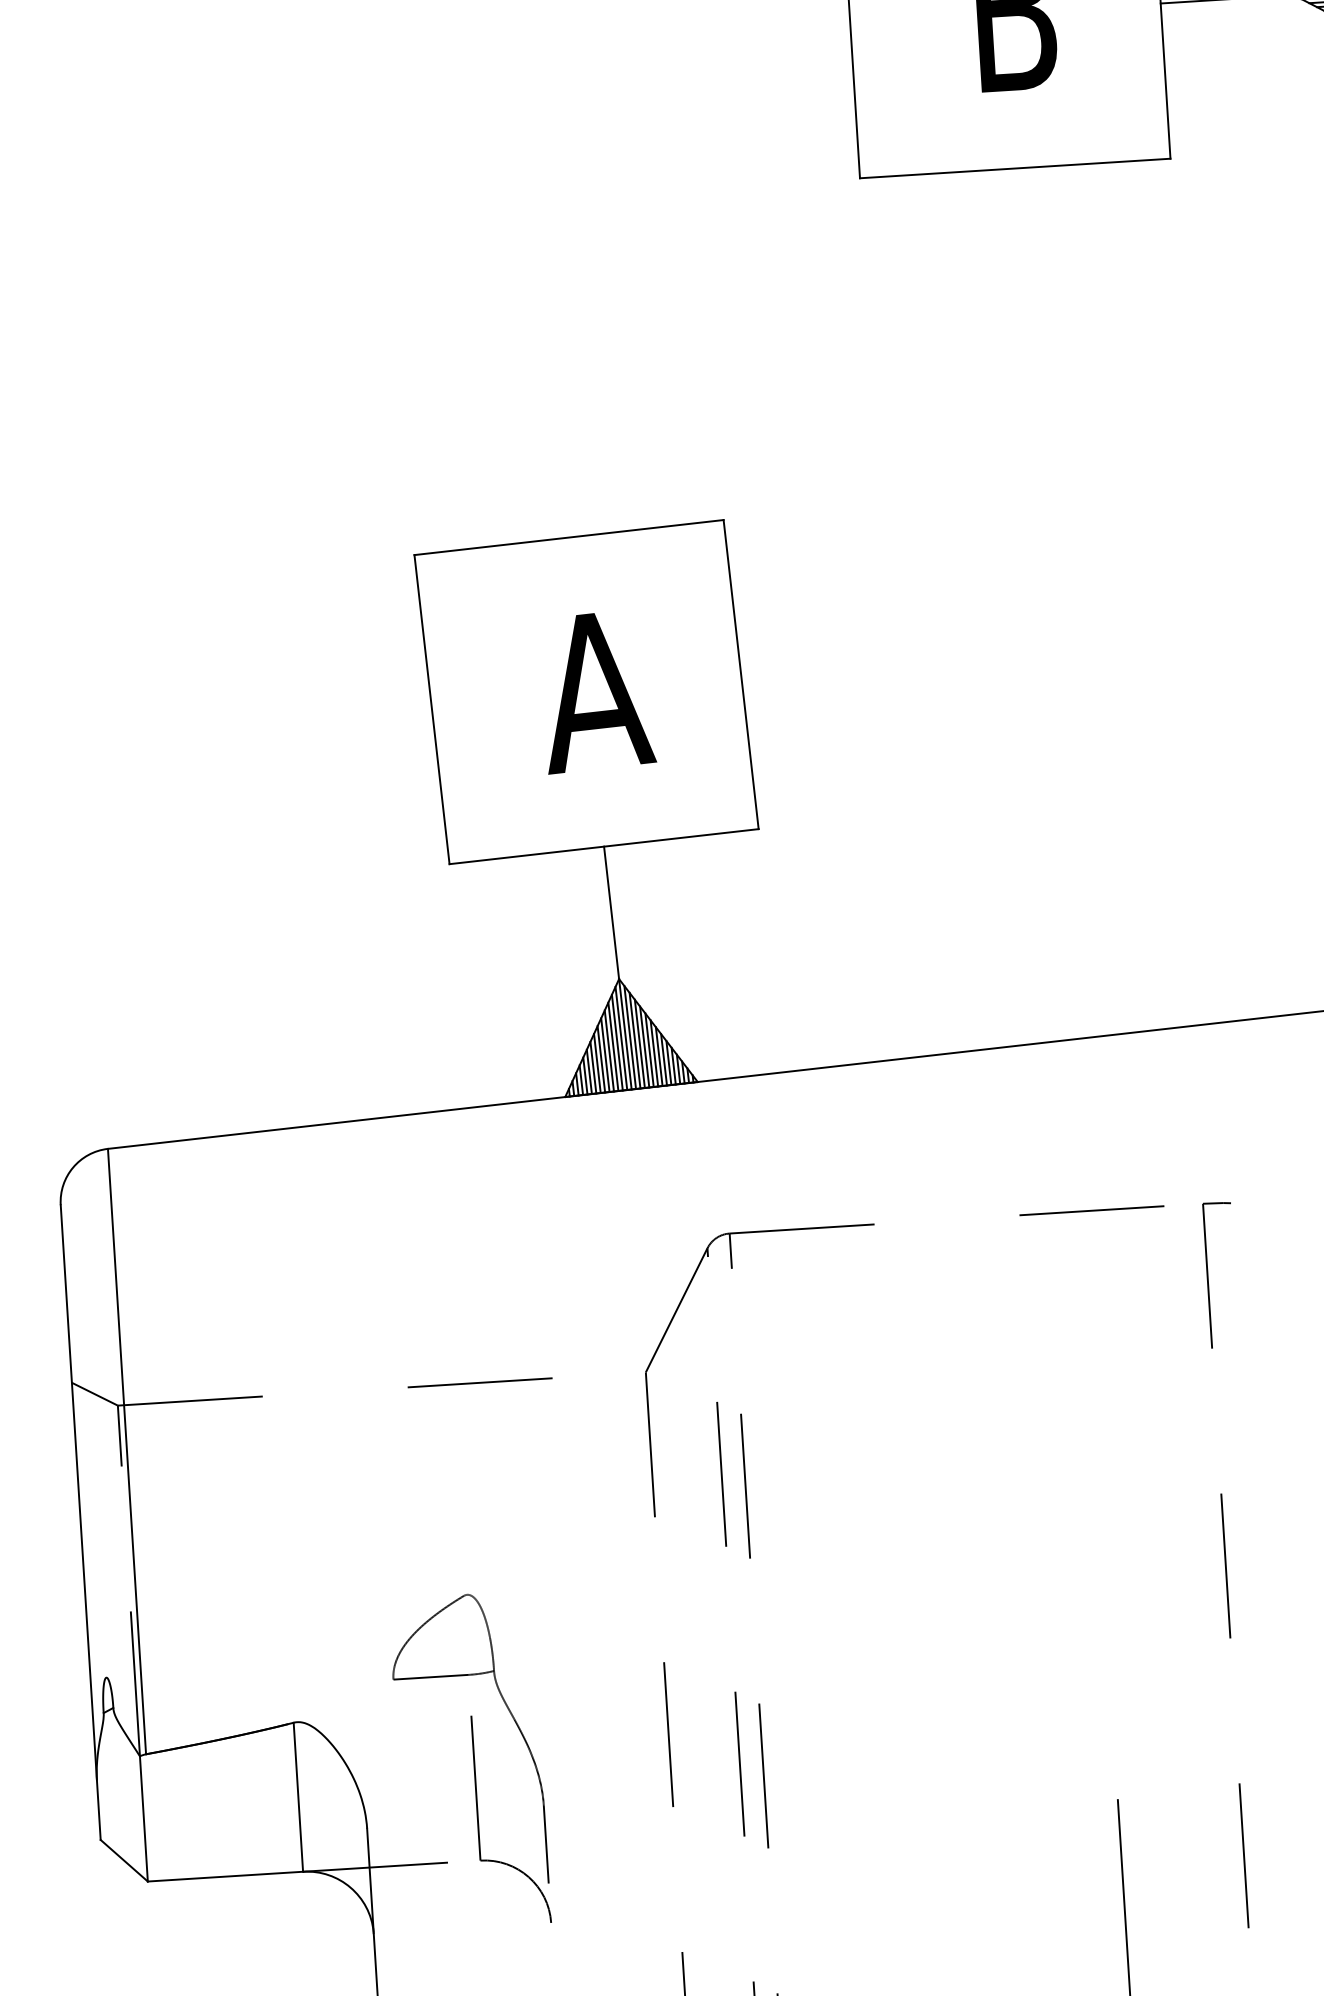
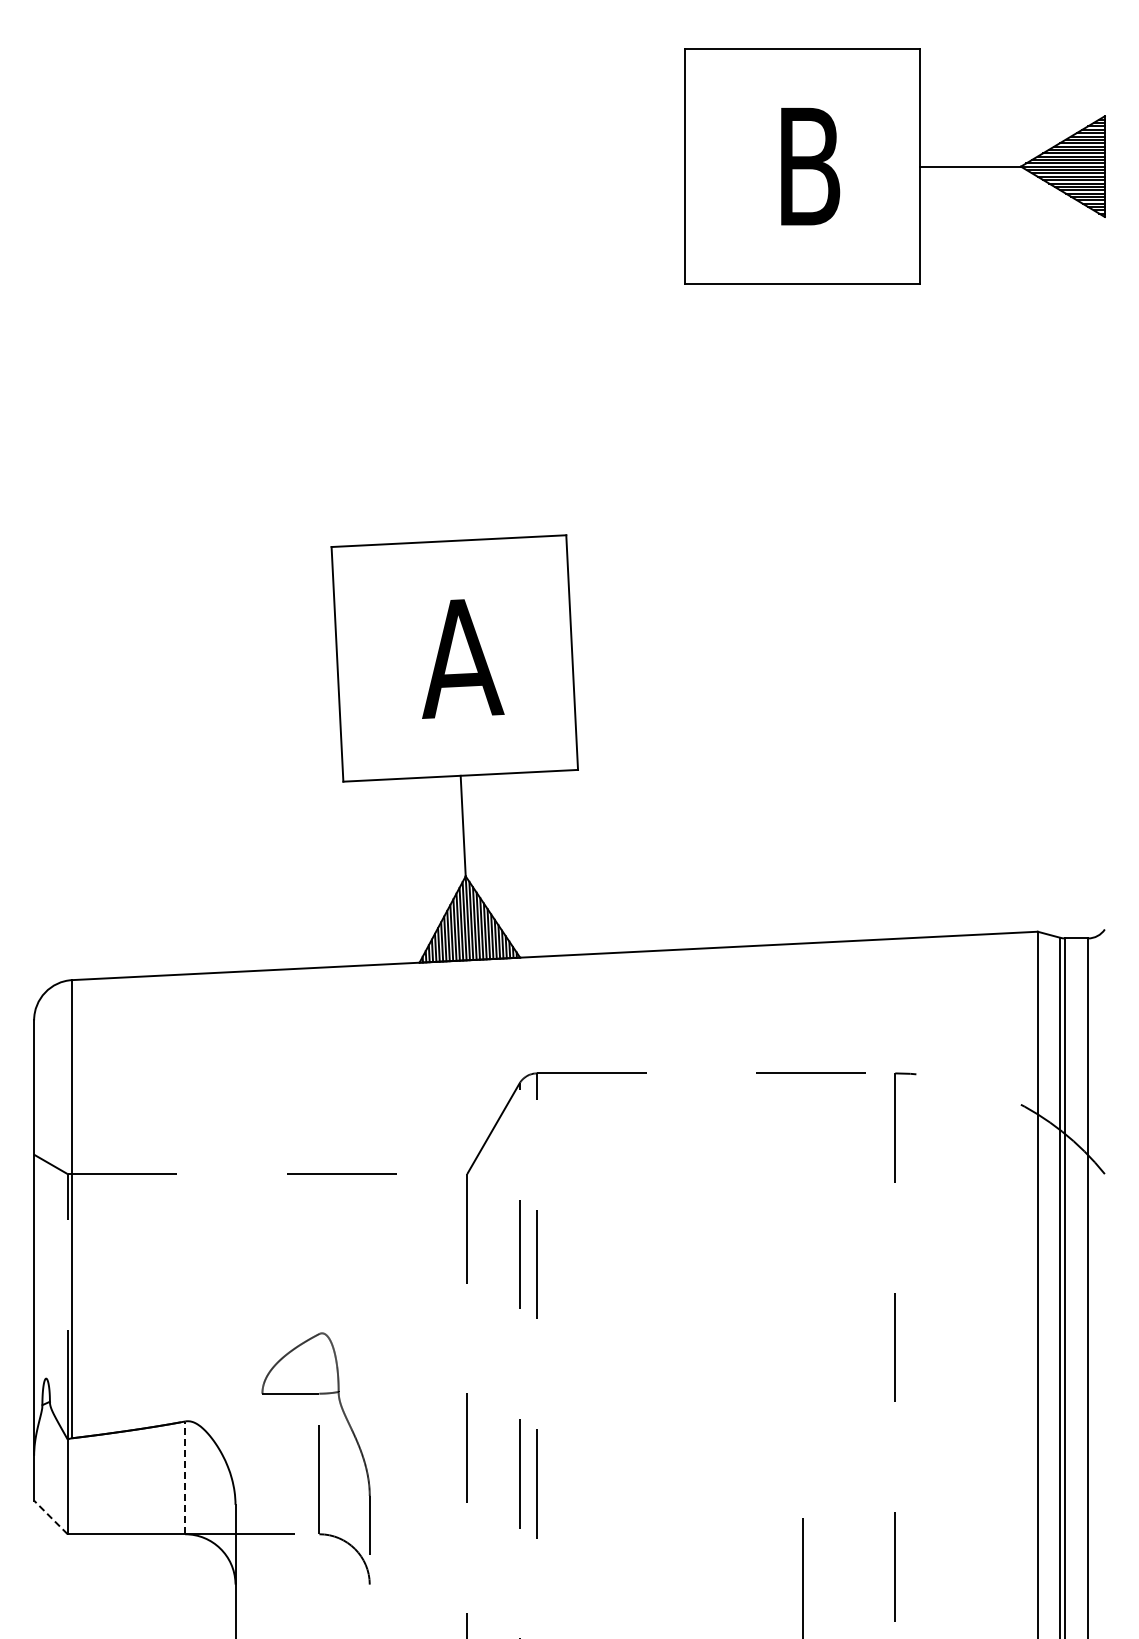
line: (298, 1796) -> (185, 1477), solid -> dashed
line: (123, 1860) -> (50, 1517), solid -> dashed

